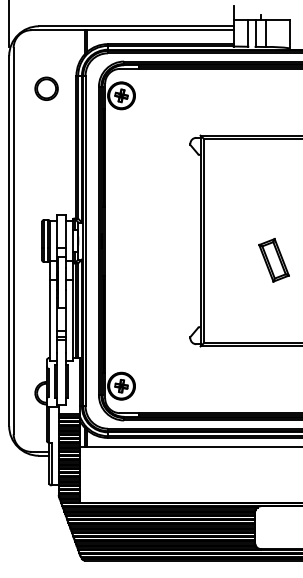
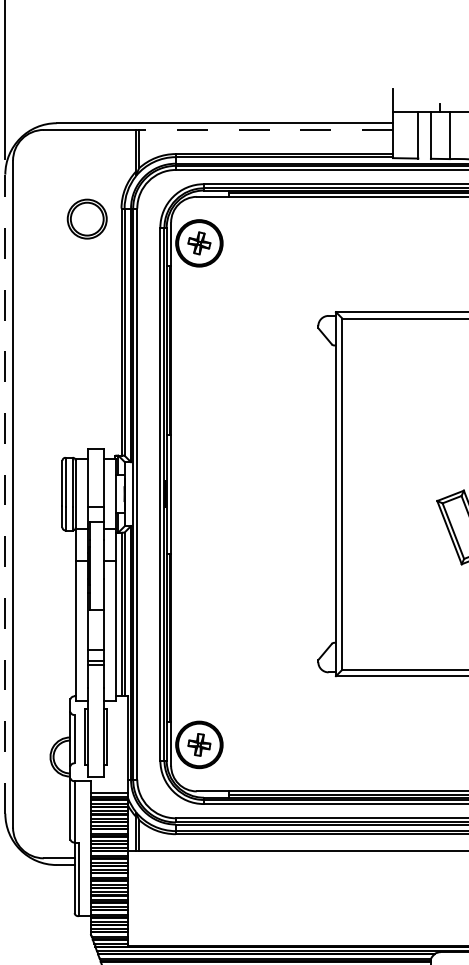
line: (159, 30) -> (264, 130), solid -> dashed
part: (46, 88) -> (87, 218), moved
line: (9, 241) -> (5, 494), solid -> dashed

